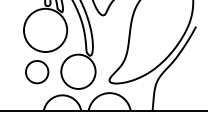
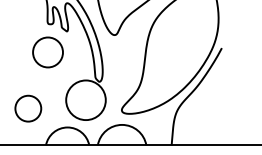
circle: (45, 30) -> (47, 52), size x0.6
circle: (37, 71) -> (28, 108), moved

